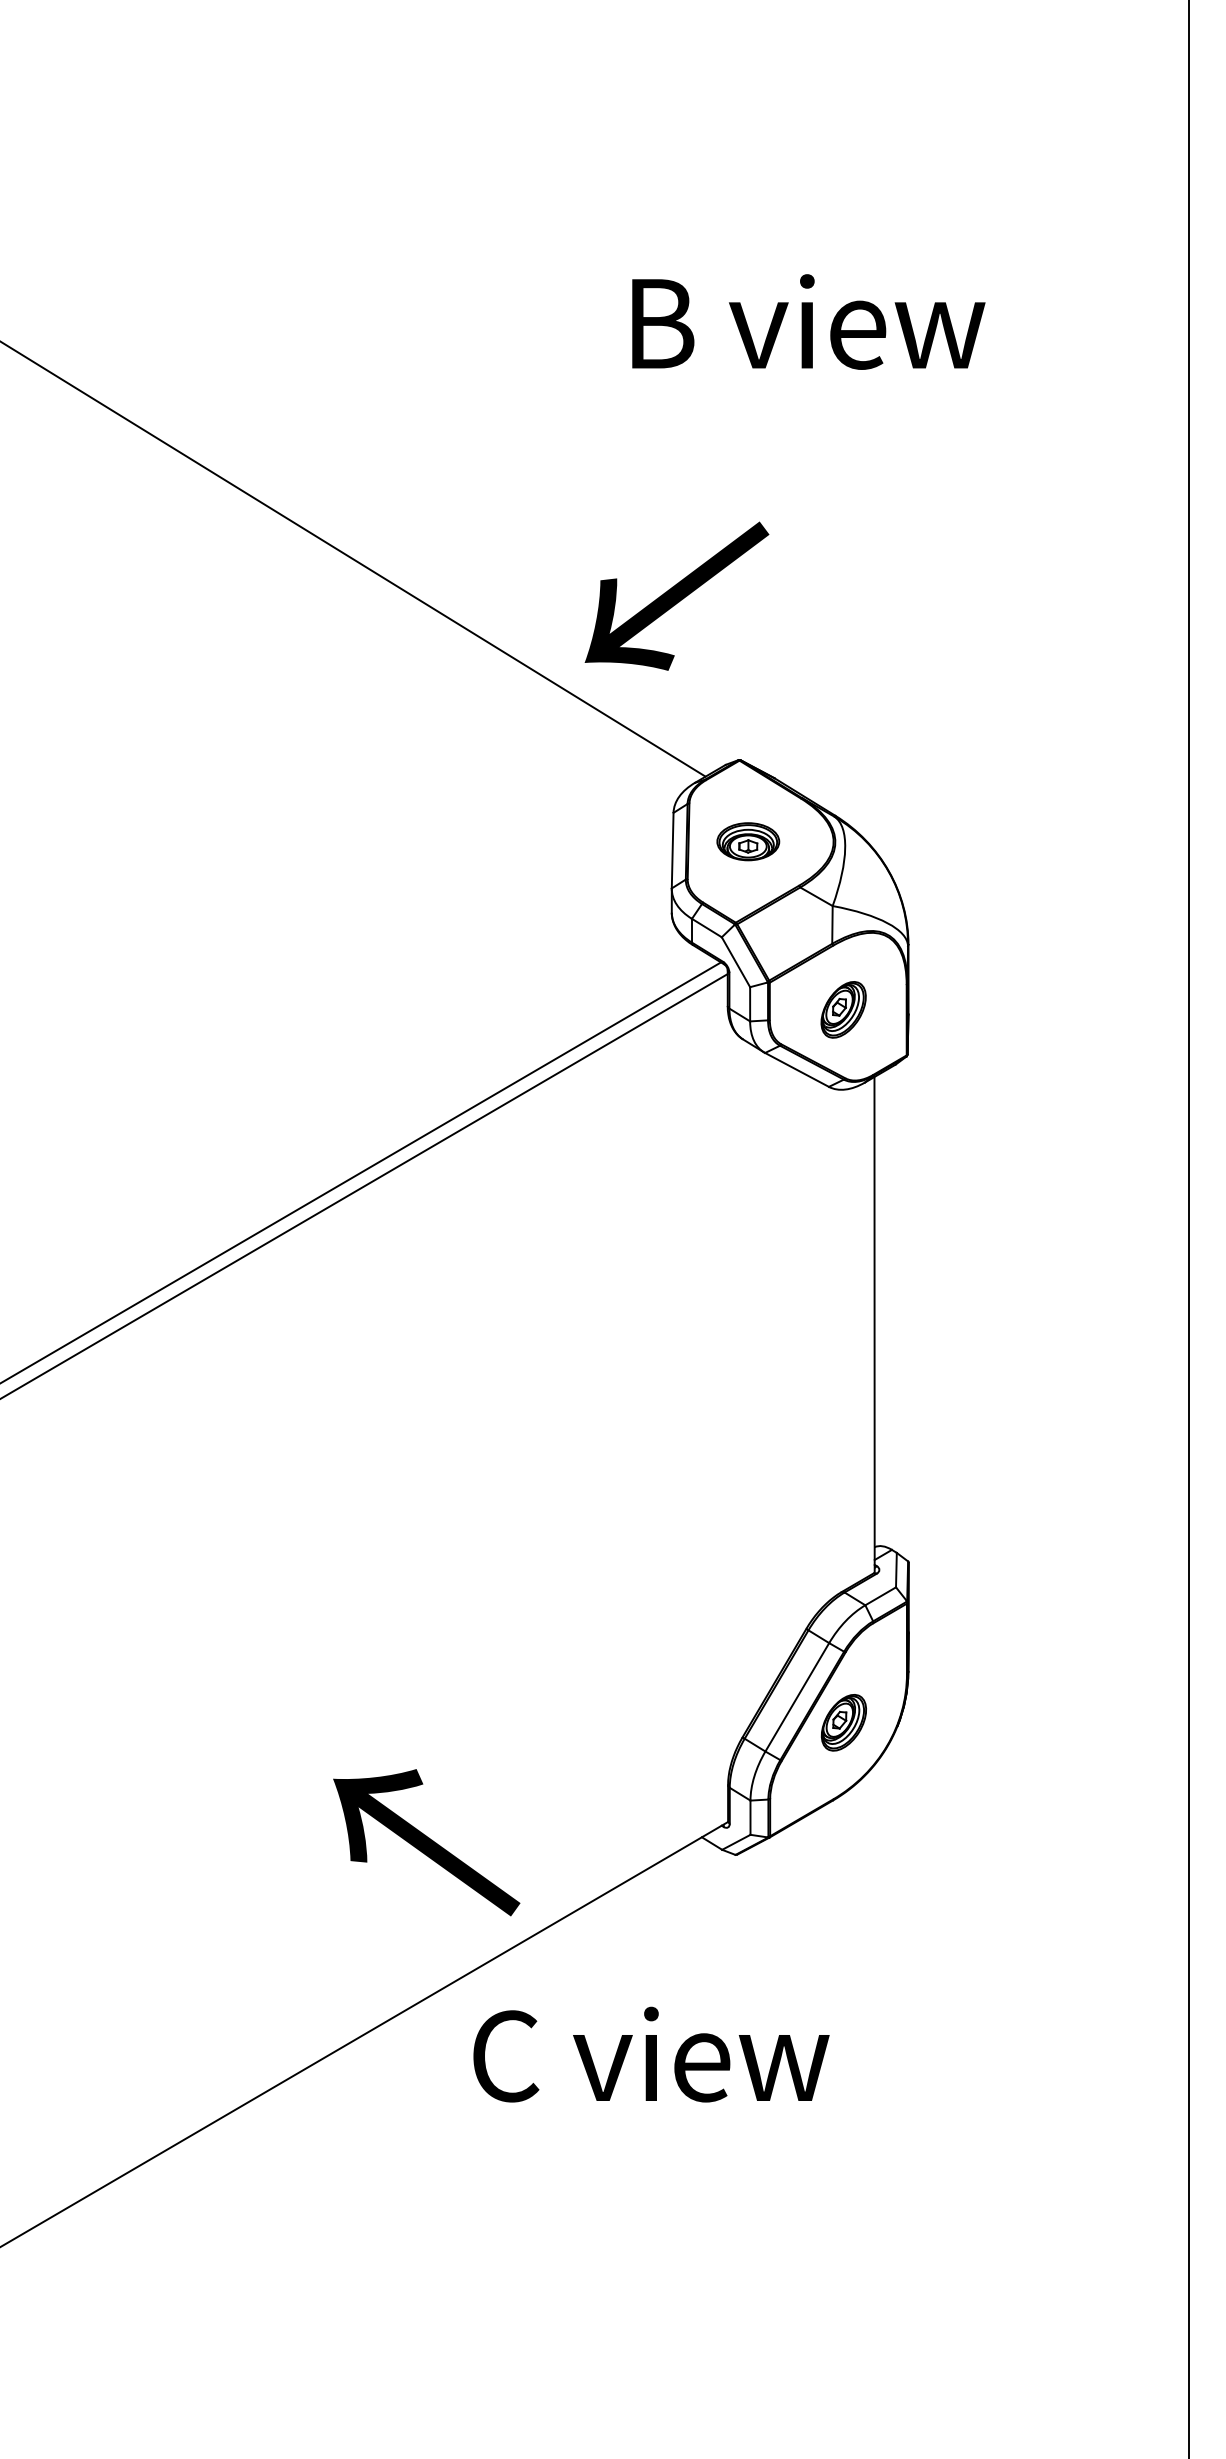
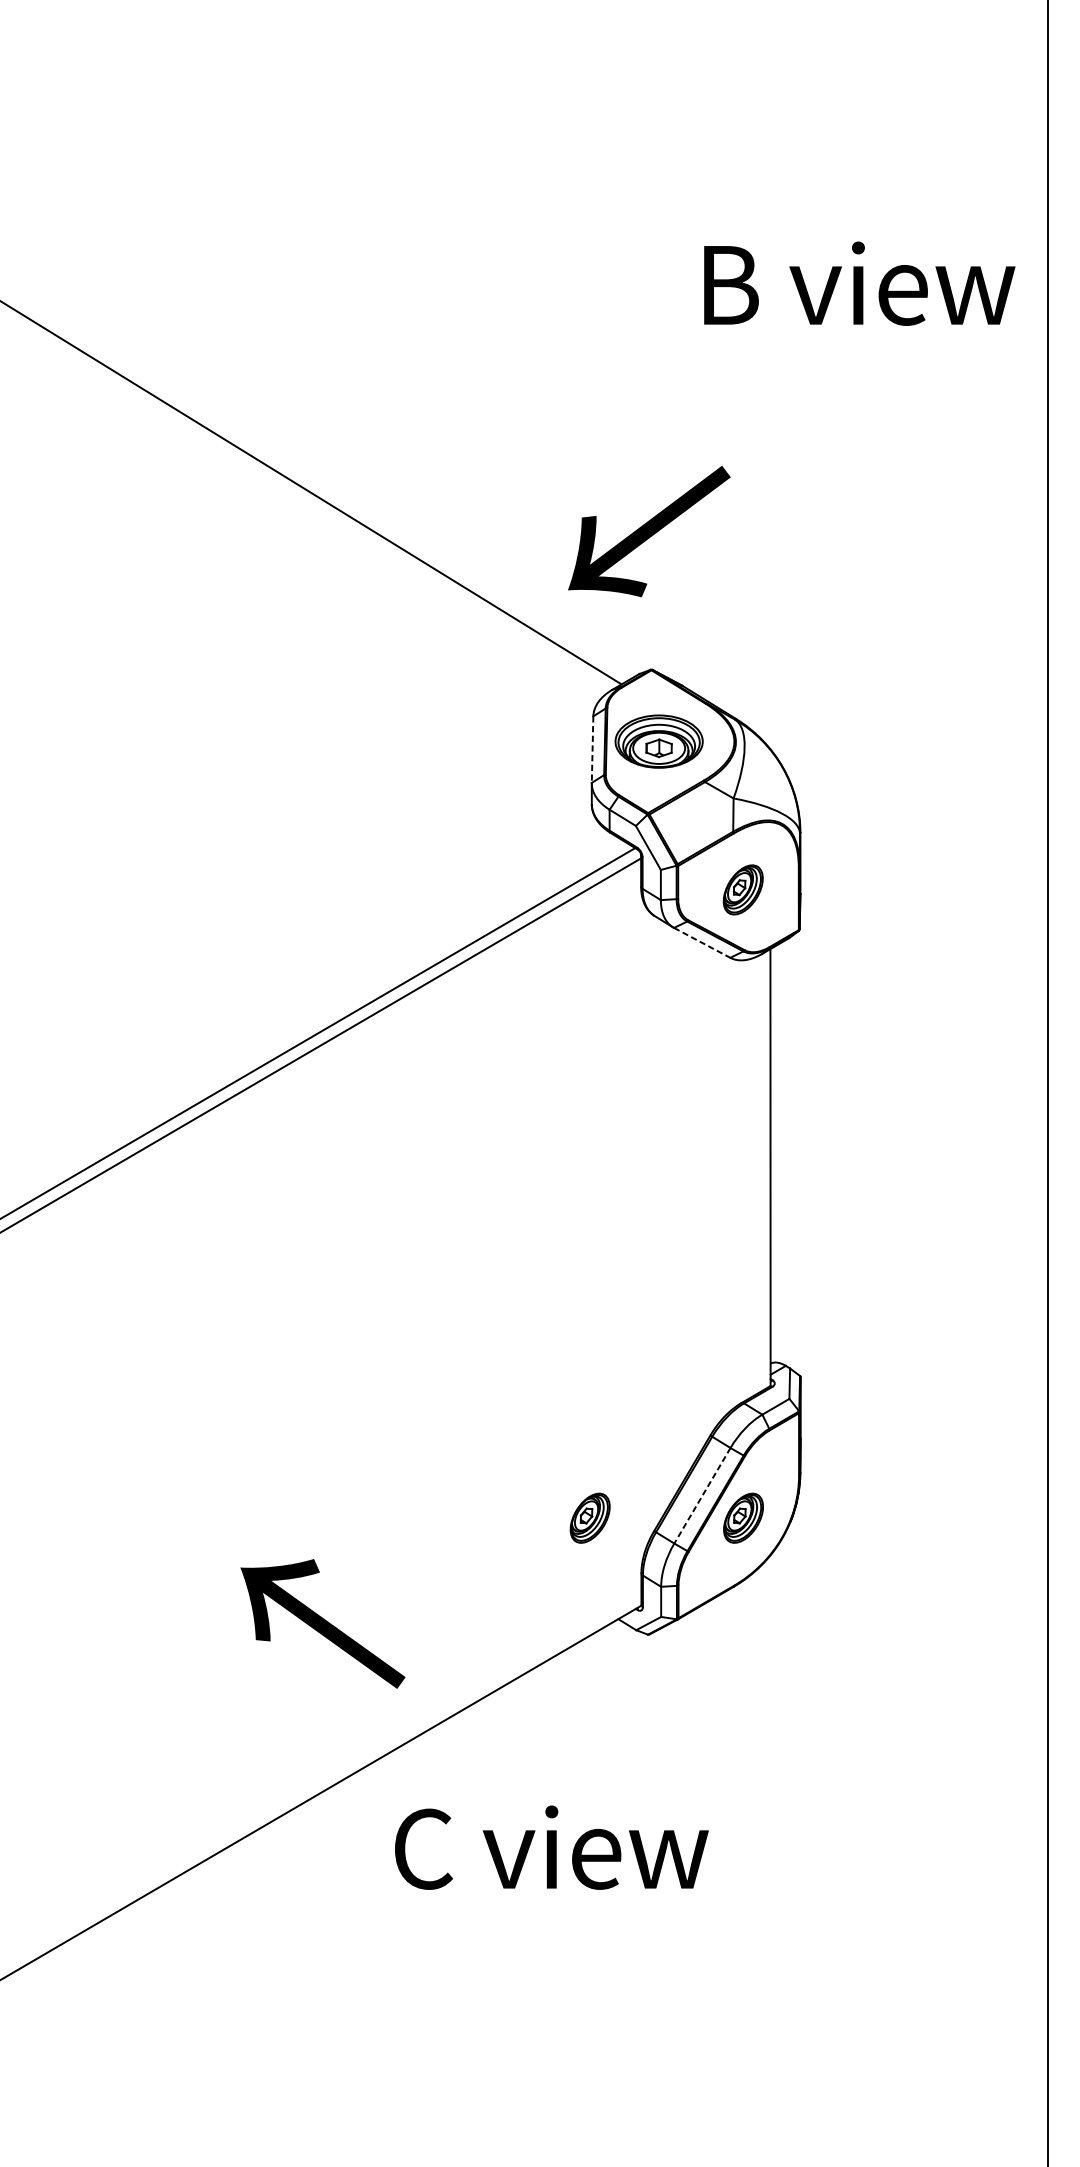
text: (808, 321) -> (859, 283), moved
text: (676, 595) -> (648, 530), moved
part: (748, 841) -> (659, 741), size x1.6
line: (672, 850) -> (592, 749), solid -> dashed
line: (797, 1070) -> (702, 943), solid -> dashed
line: (797, 1697) -> (702, 1495), solid -> dashed
part: (669, 1722) -> (589, 1517), added
text: (426, 1842) -> (322, 1623), moved
text: (651, 2054) -> (551, 1847), moved

